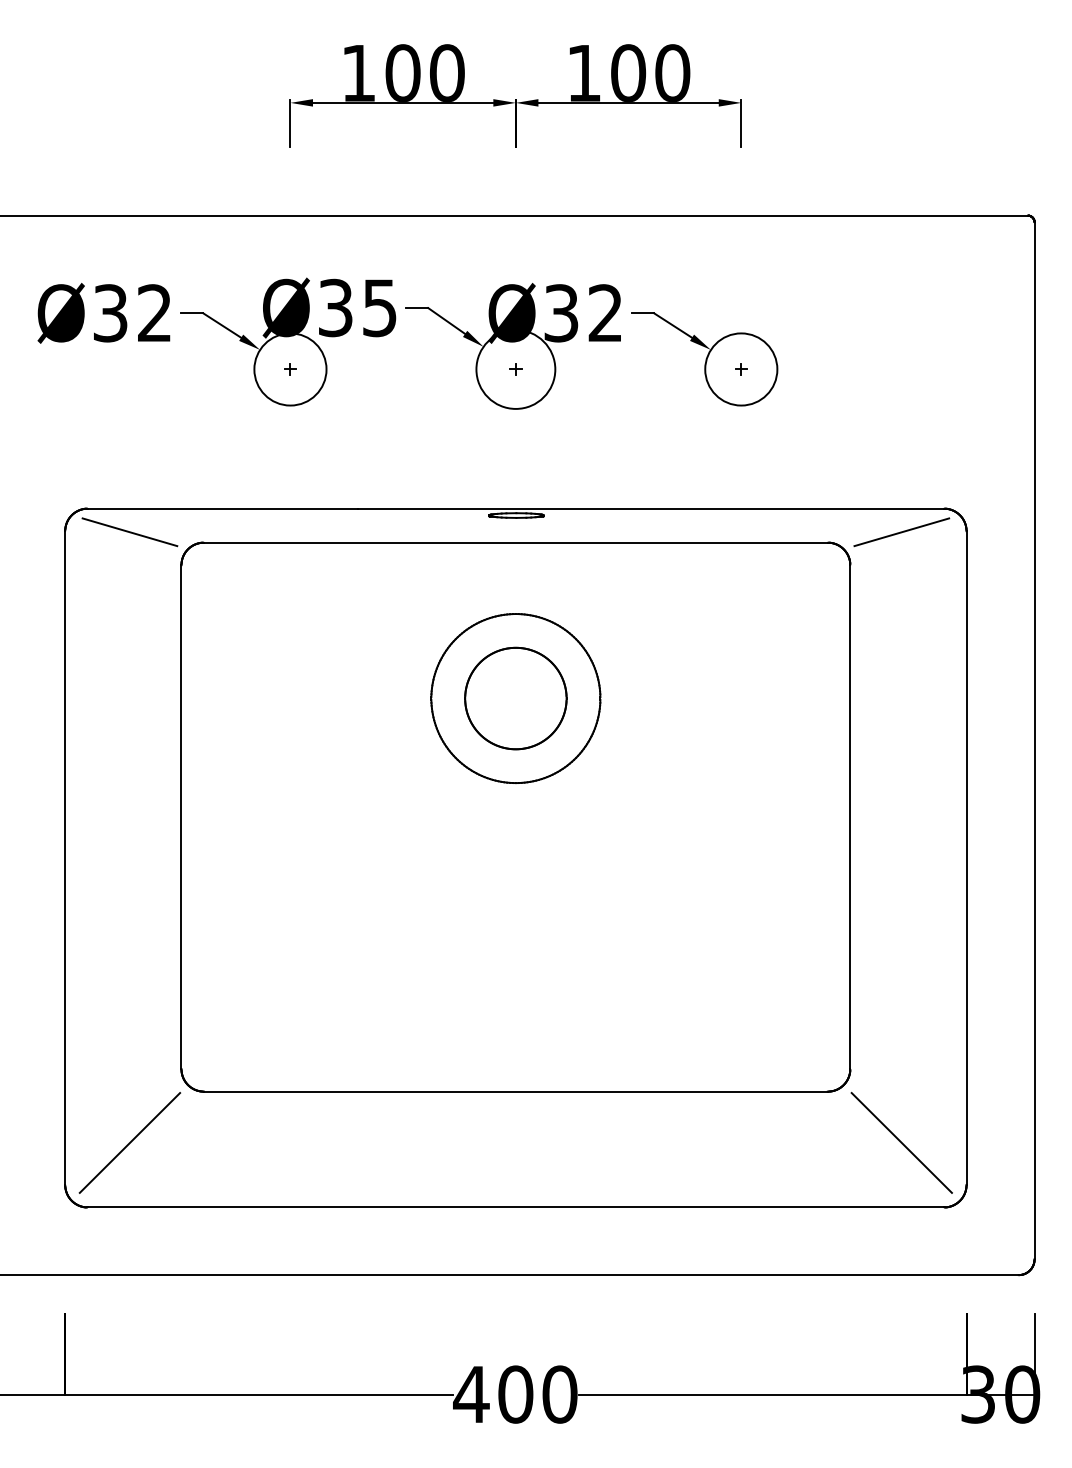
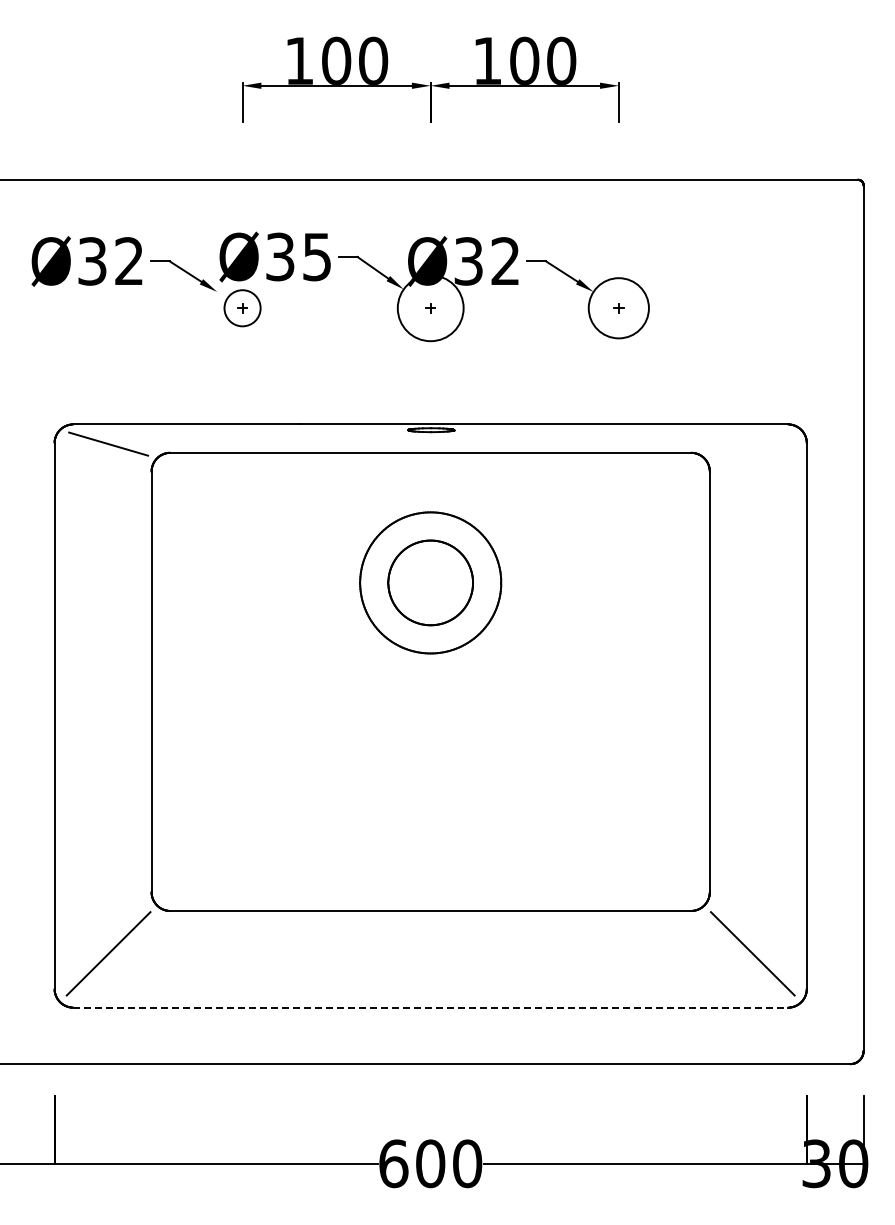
circle: (290, 369) -> (242, 308), size x0.6
line: (901, 531) -> (752, 443), removed
line: (516, 1207) -> (431, 1007), solid -> dashed
text: (471, 1394) -> (393, 1163), 400 -> 600

